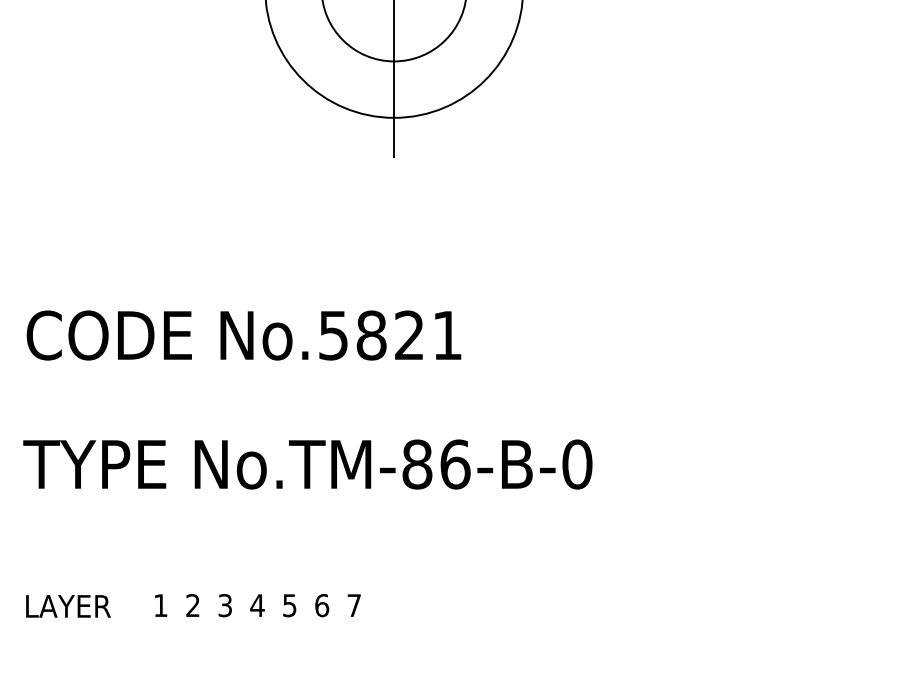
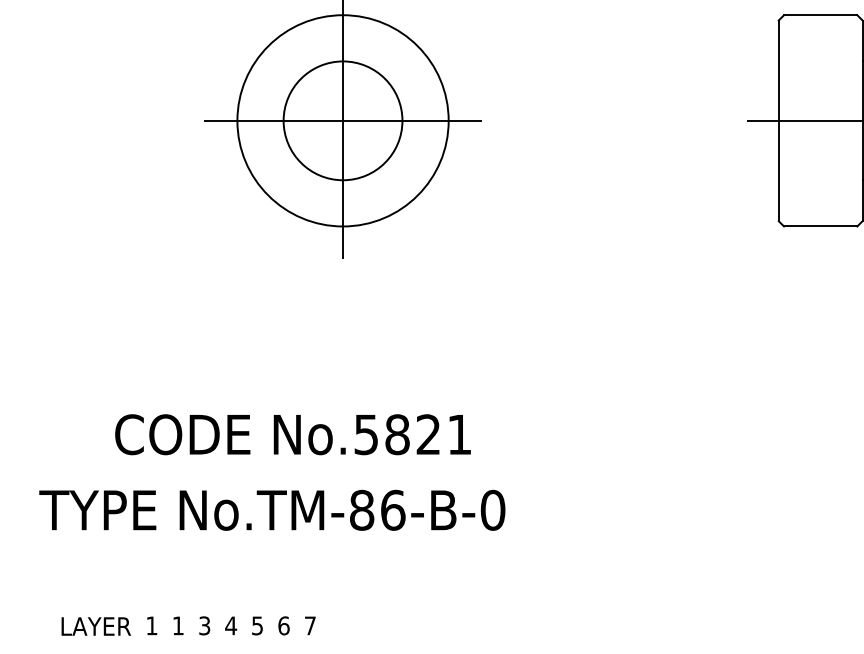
text: (243, 335) -> (292, 434), moved
text: (192, 605) -> (177, 625), 2 -> 1
text: (67, 606) -> (95, 626), moved

